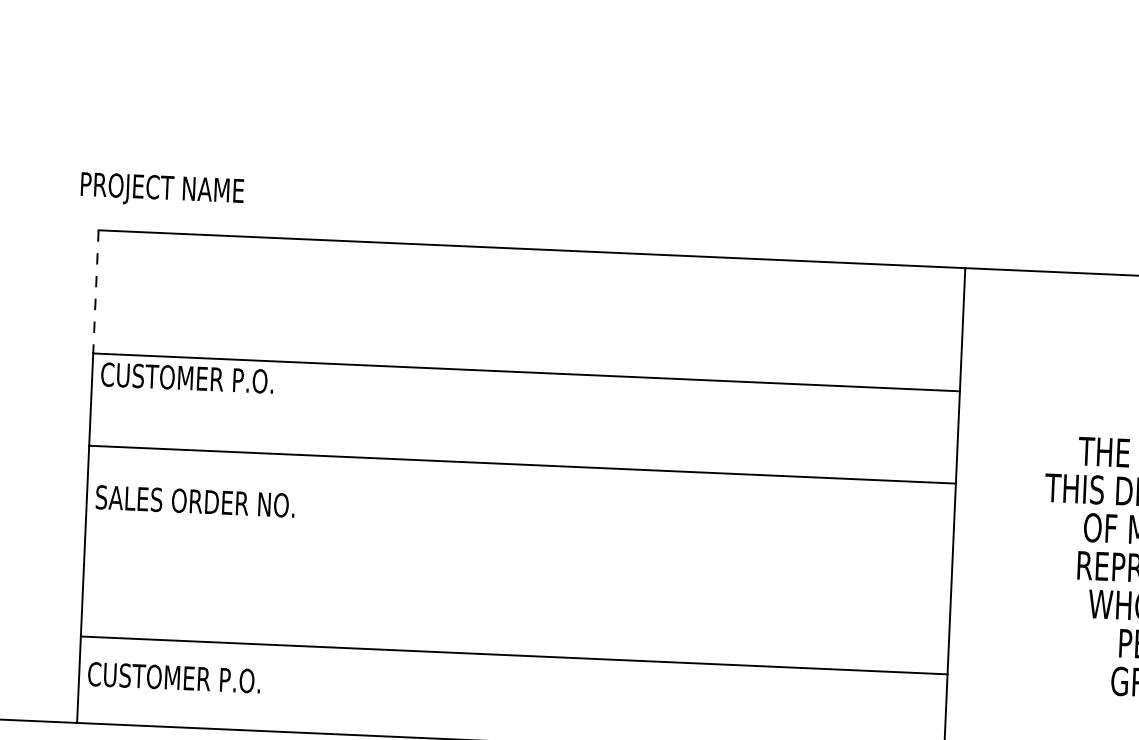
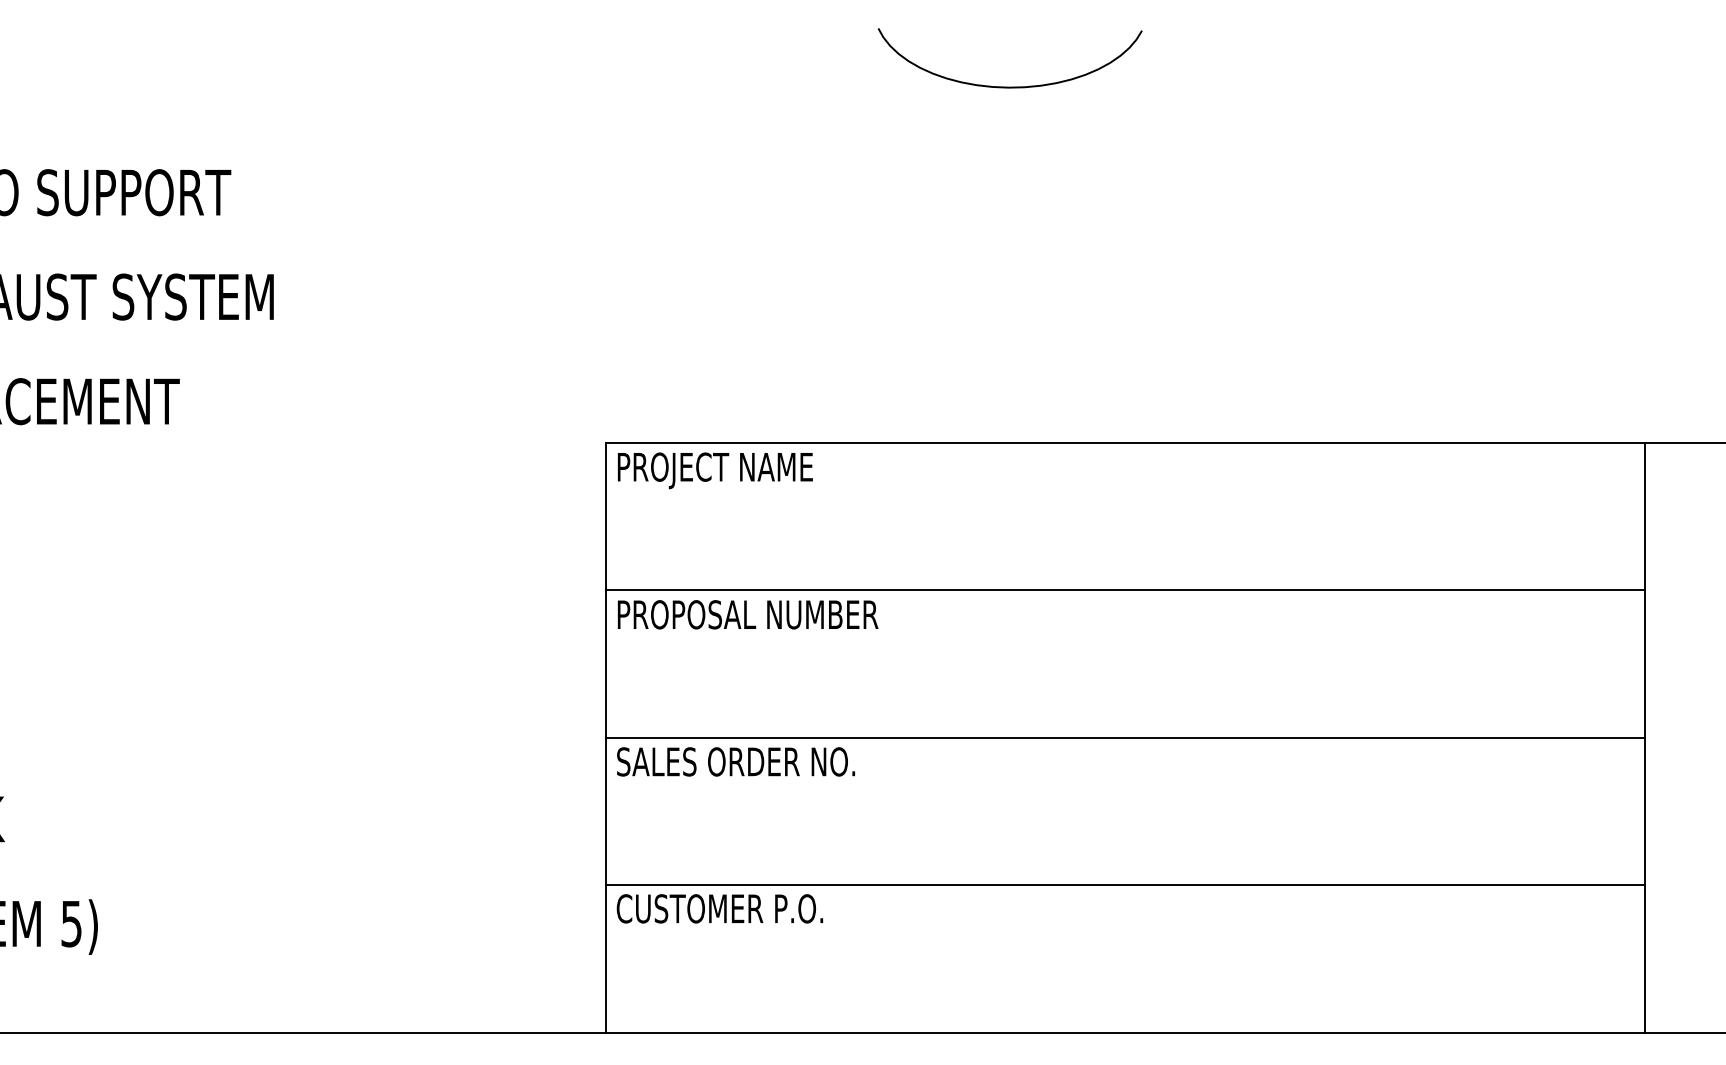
text: (161, 190) -> (714, 470), moved
line: (96, 291) -> (606, 516), dashed -> solid
text: (210, 378) -> (747, 614), CUSTOMER P.O. -> PROPOSAL NUMBER
line: (522, 464) -> (1125, 737), moved
line: (514, 655) -> (1125, 885), moved
text: (173, 677) -> (719, 908), moved

